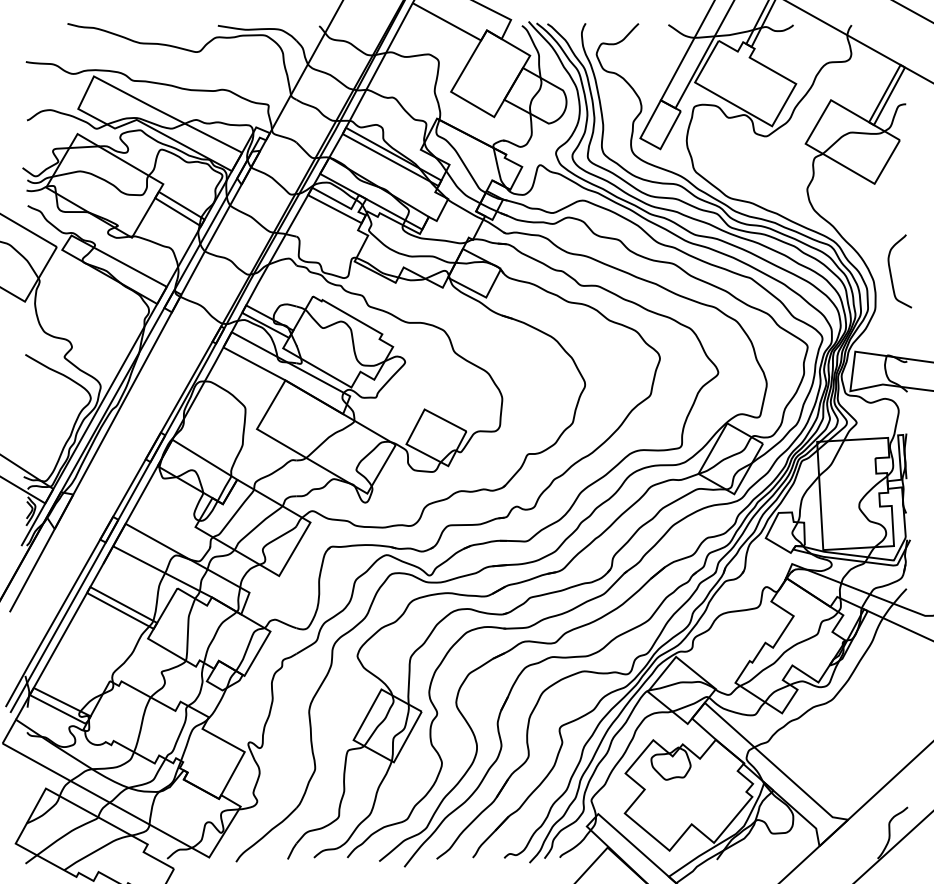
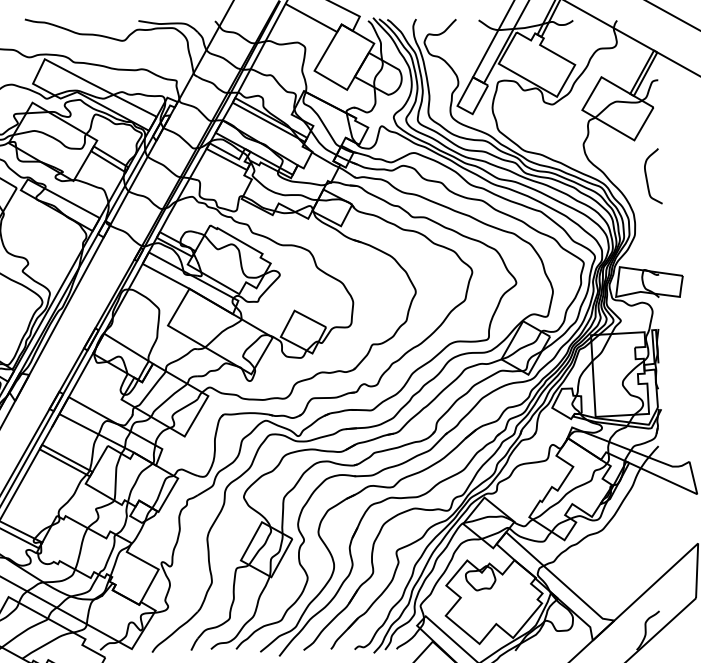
curve: (891, 271) -> (647, 176), moved

